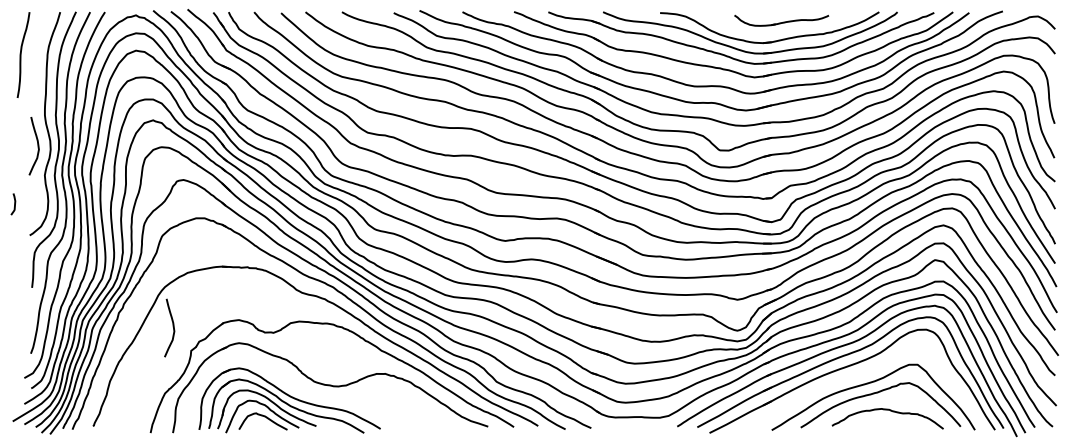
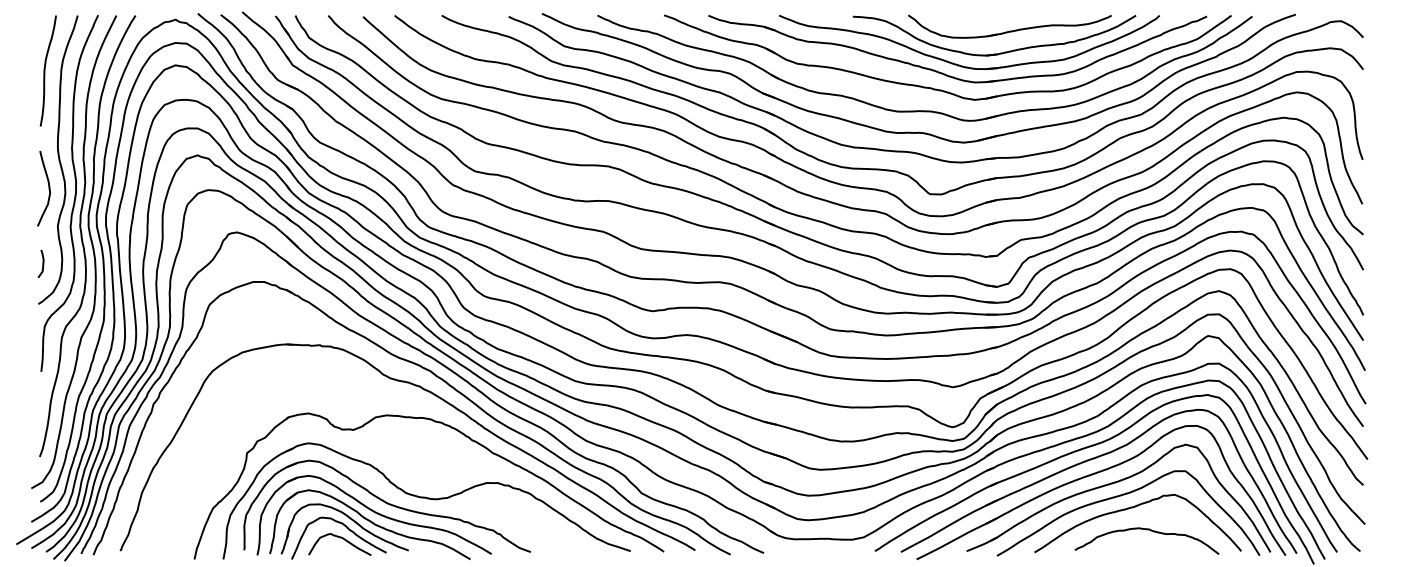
part: (781, 20) -> (1009, 26), size x1.67
curve: (21, 54) -> (45, 70), moved
curve: (14, 204) -> (42, 263), moved
curve: (173, 327) -> (223, 423), removed
part: (863, 374) -> (1115, 483), added
part: (299, 391) -> (386, 505), added

